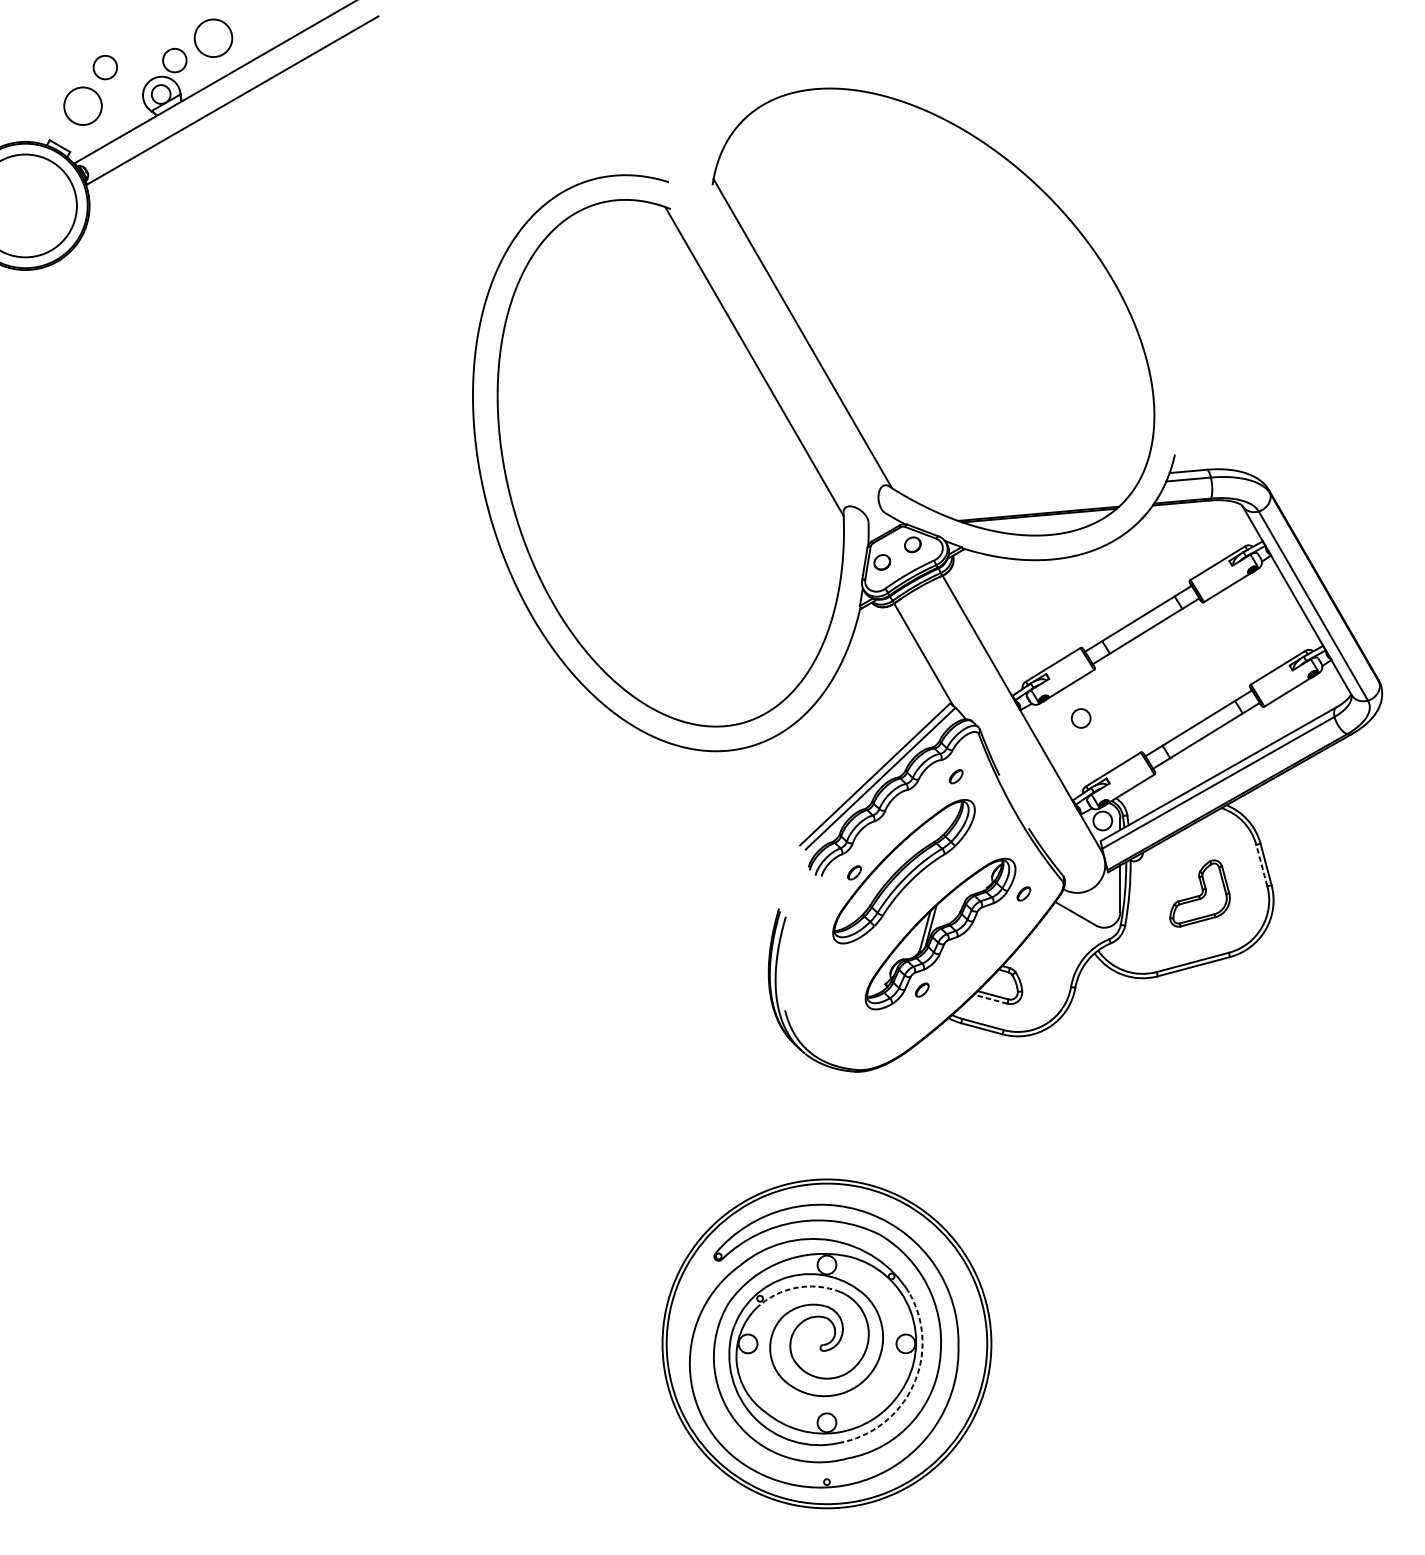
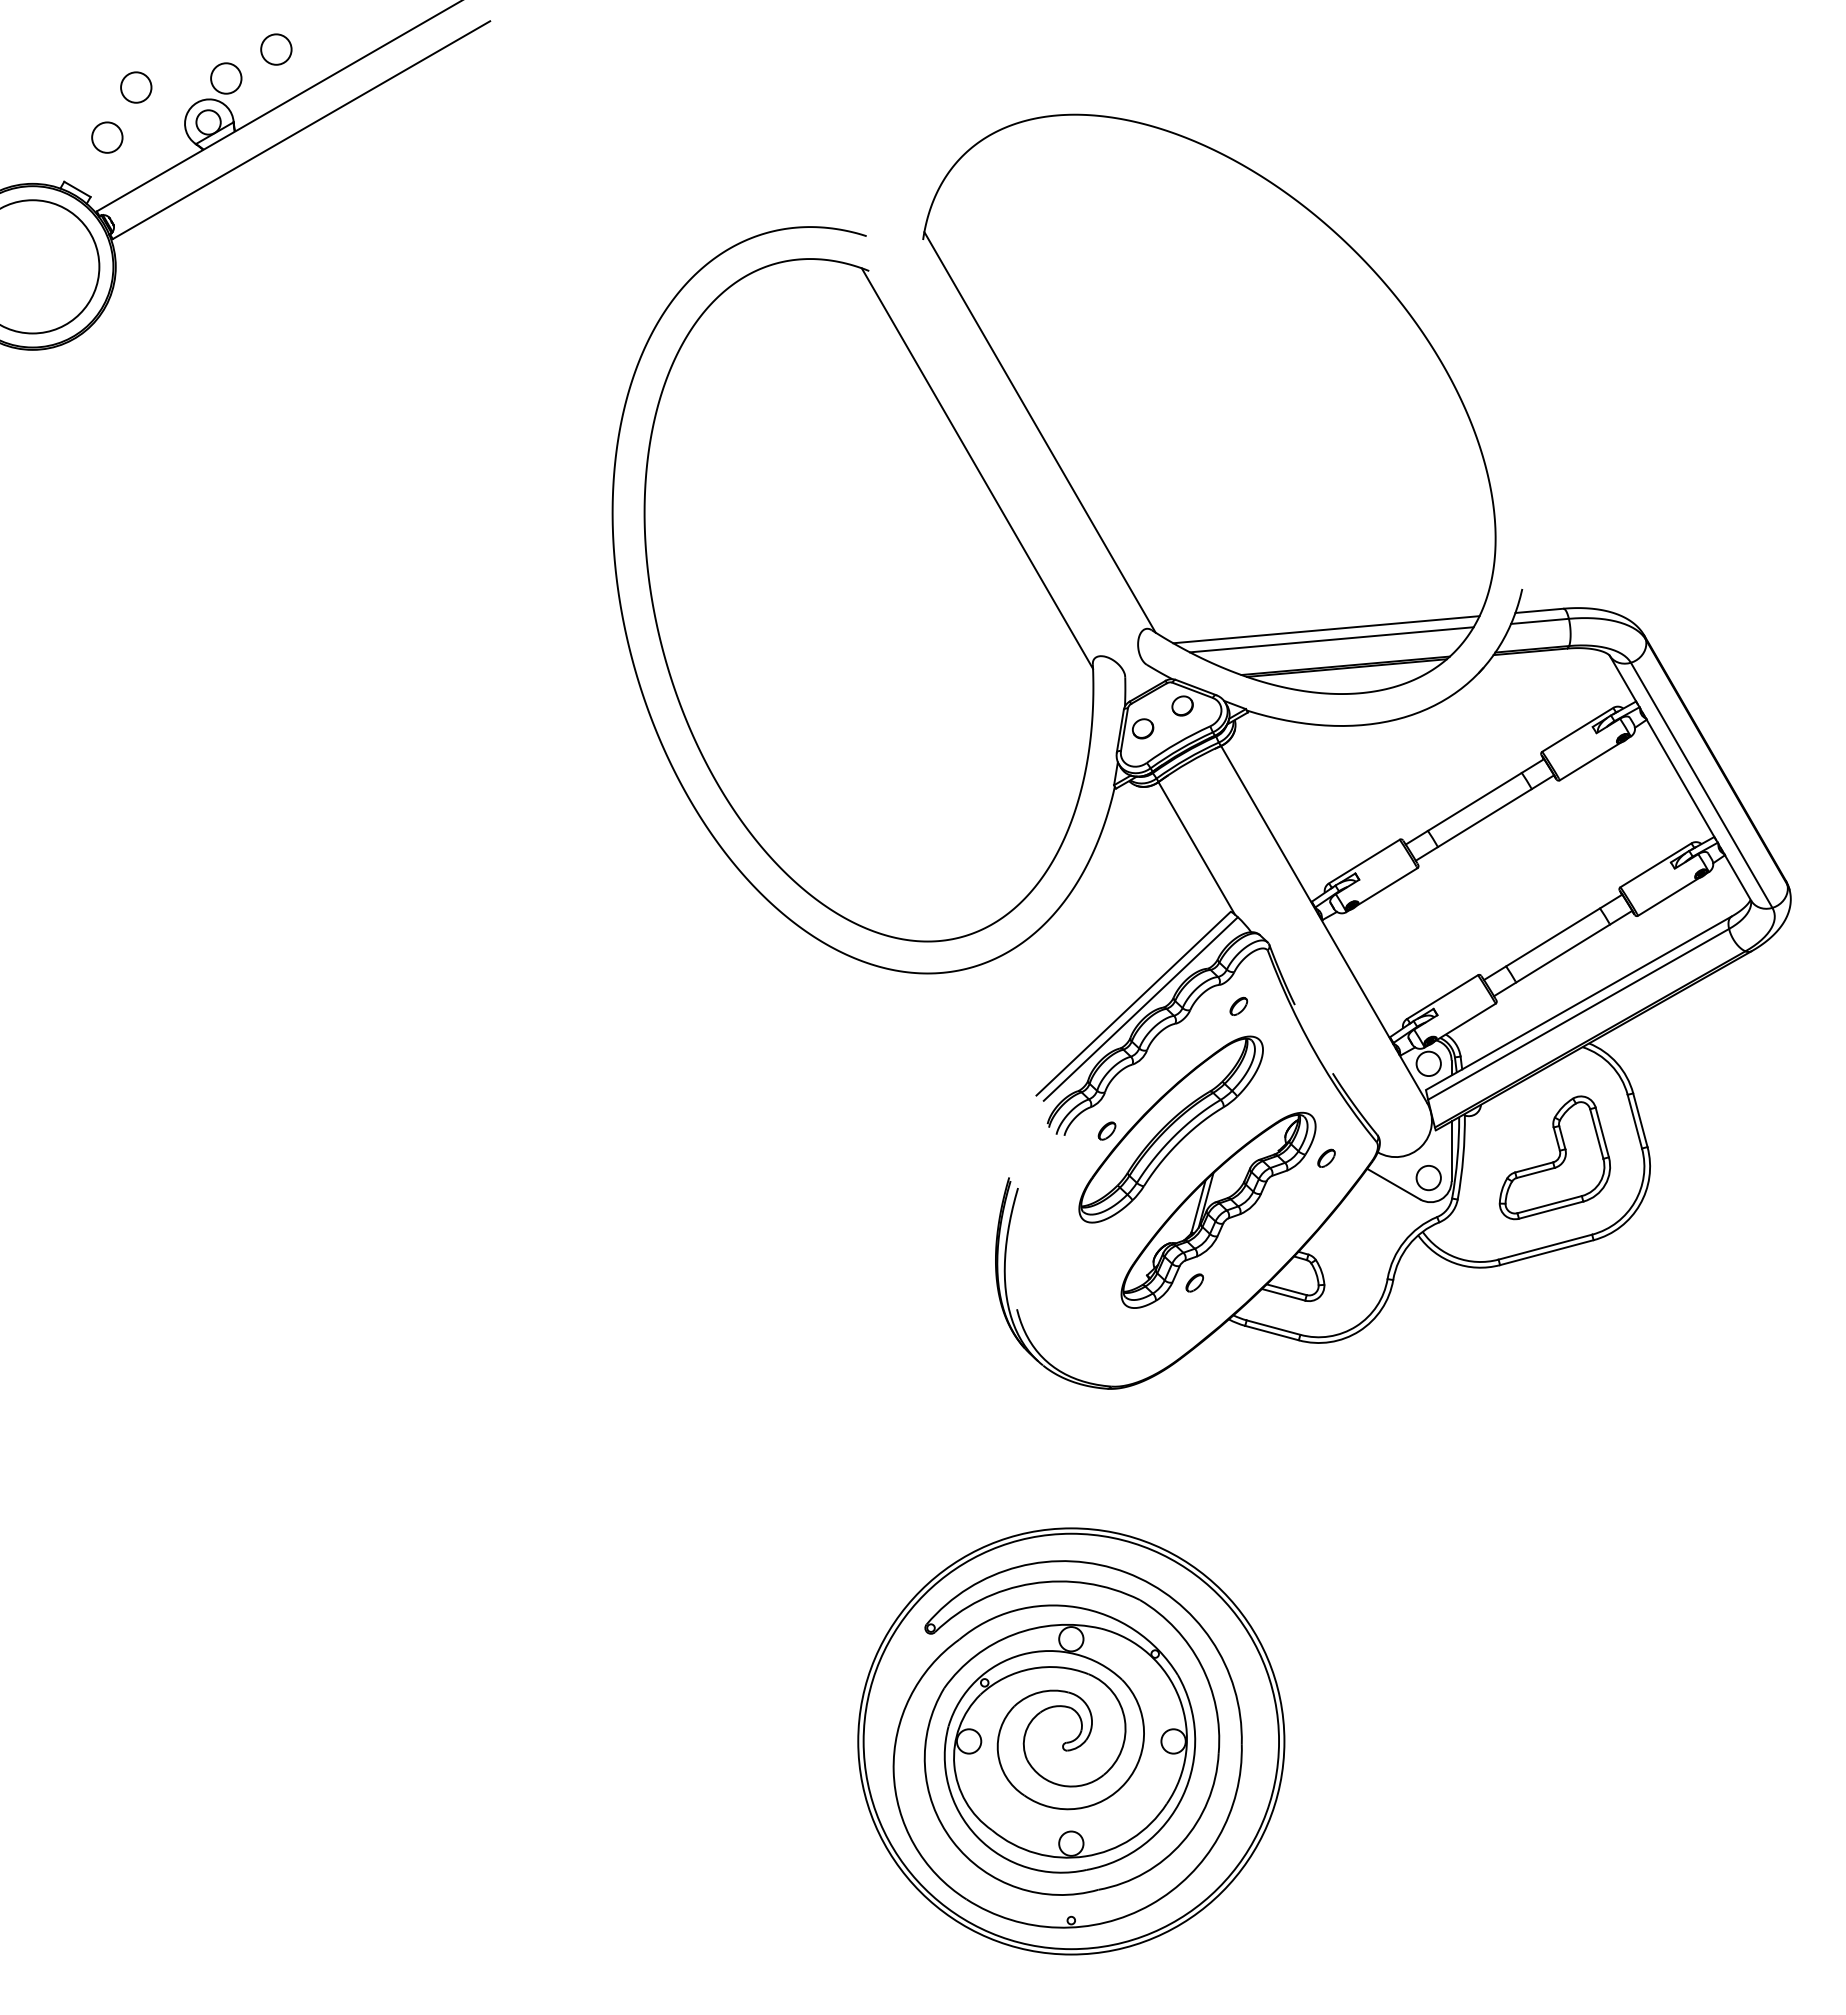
circle: (213, 38) -> (276, 49), size x0.62
circle: (83, 106) -> (107, 137), size x0.62
line: (1023, 485) -> (1326, 629), added
line: (1027, 493) -> (1331, 639), added
circle: (1080, 718) -> (1428, 1178), moved
line: (1261, 865) -> (1634, 1121), dashed -> solid
part: (1199, 893) -> (1554, 1157), size x1.43
line: (990, 998) -> (1283, 1294), dashed -> solid
arc: (796, 1287) -> (1031, 1668), dashed -> solid
arc: (912, 1386) -> (1182, 1796), dashed -> solid

